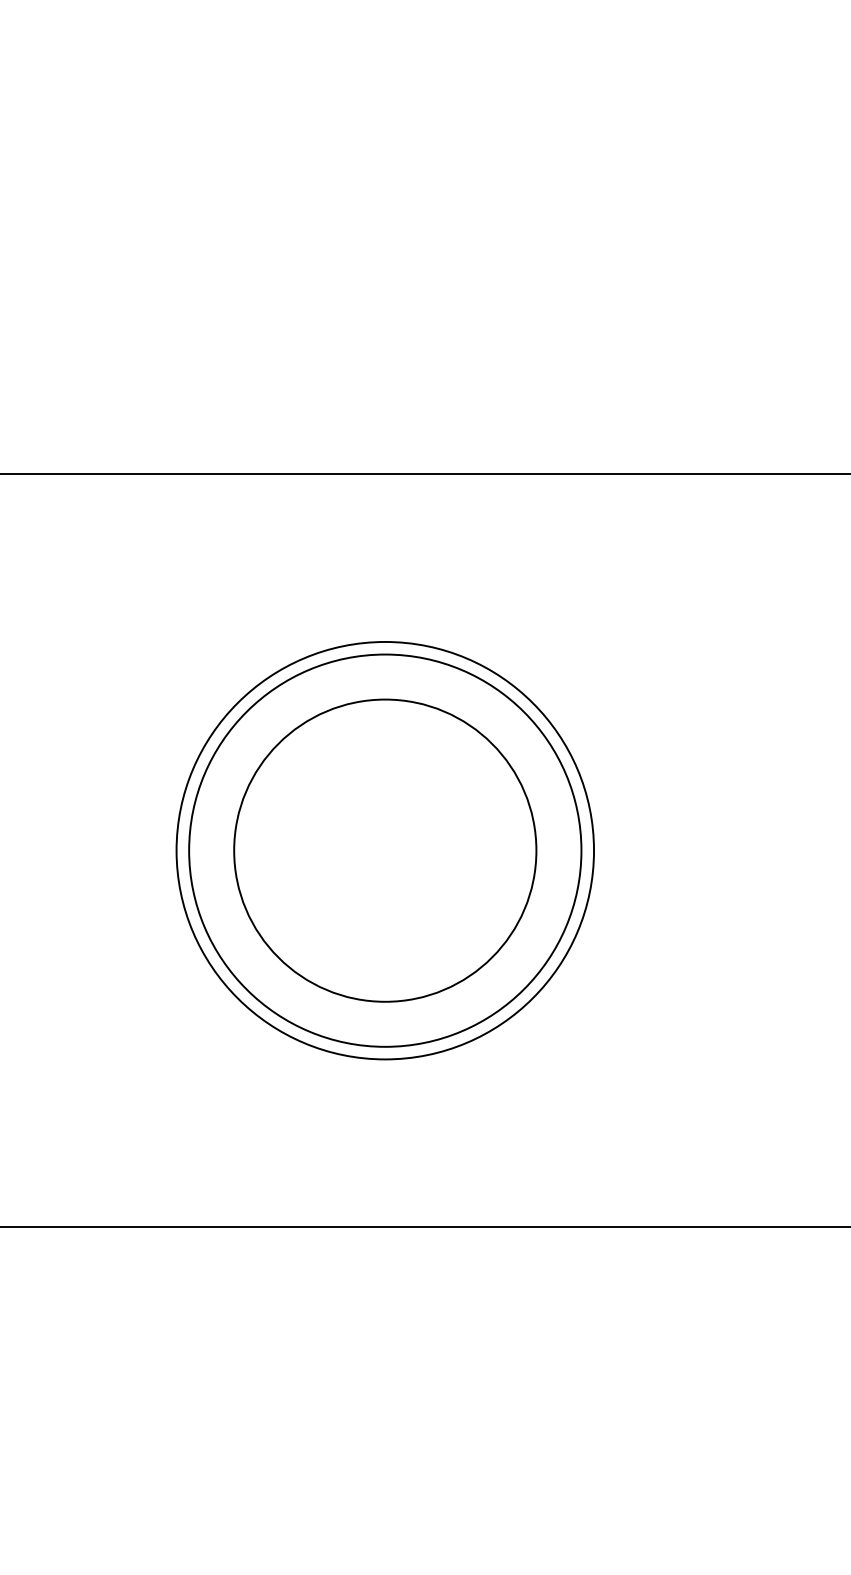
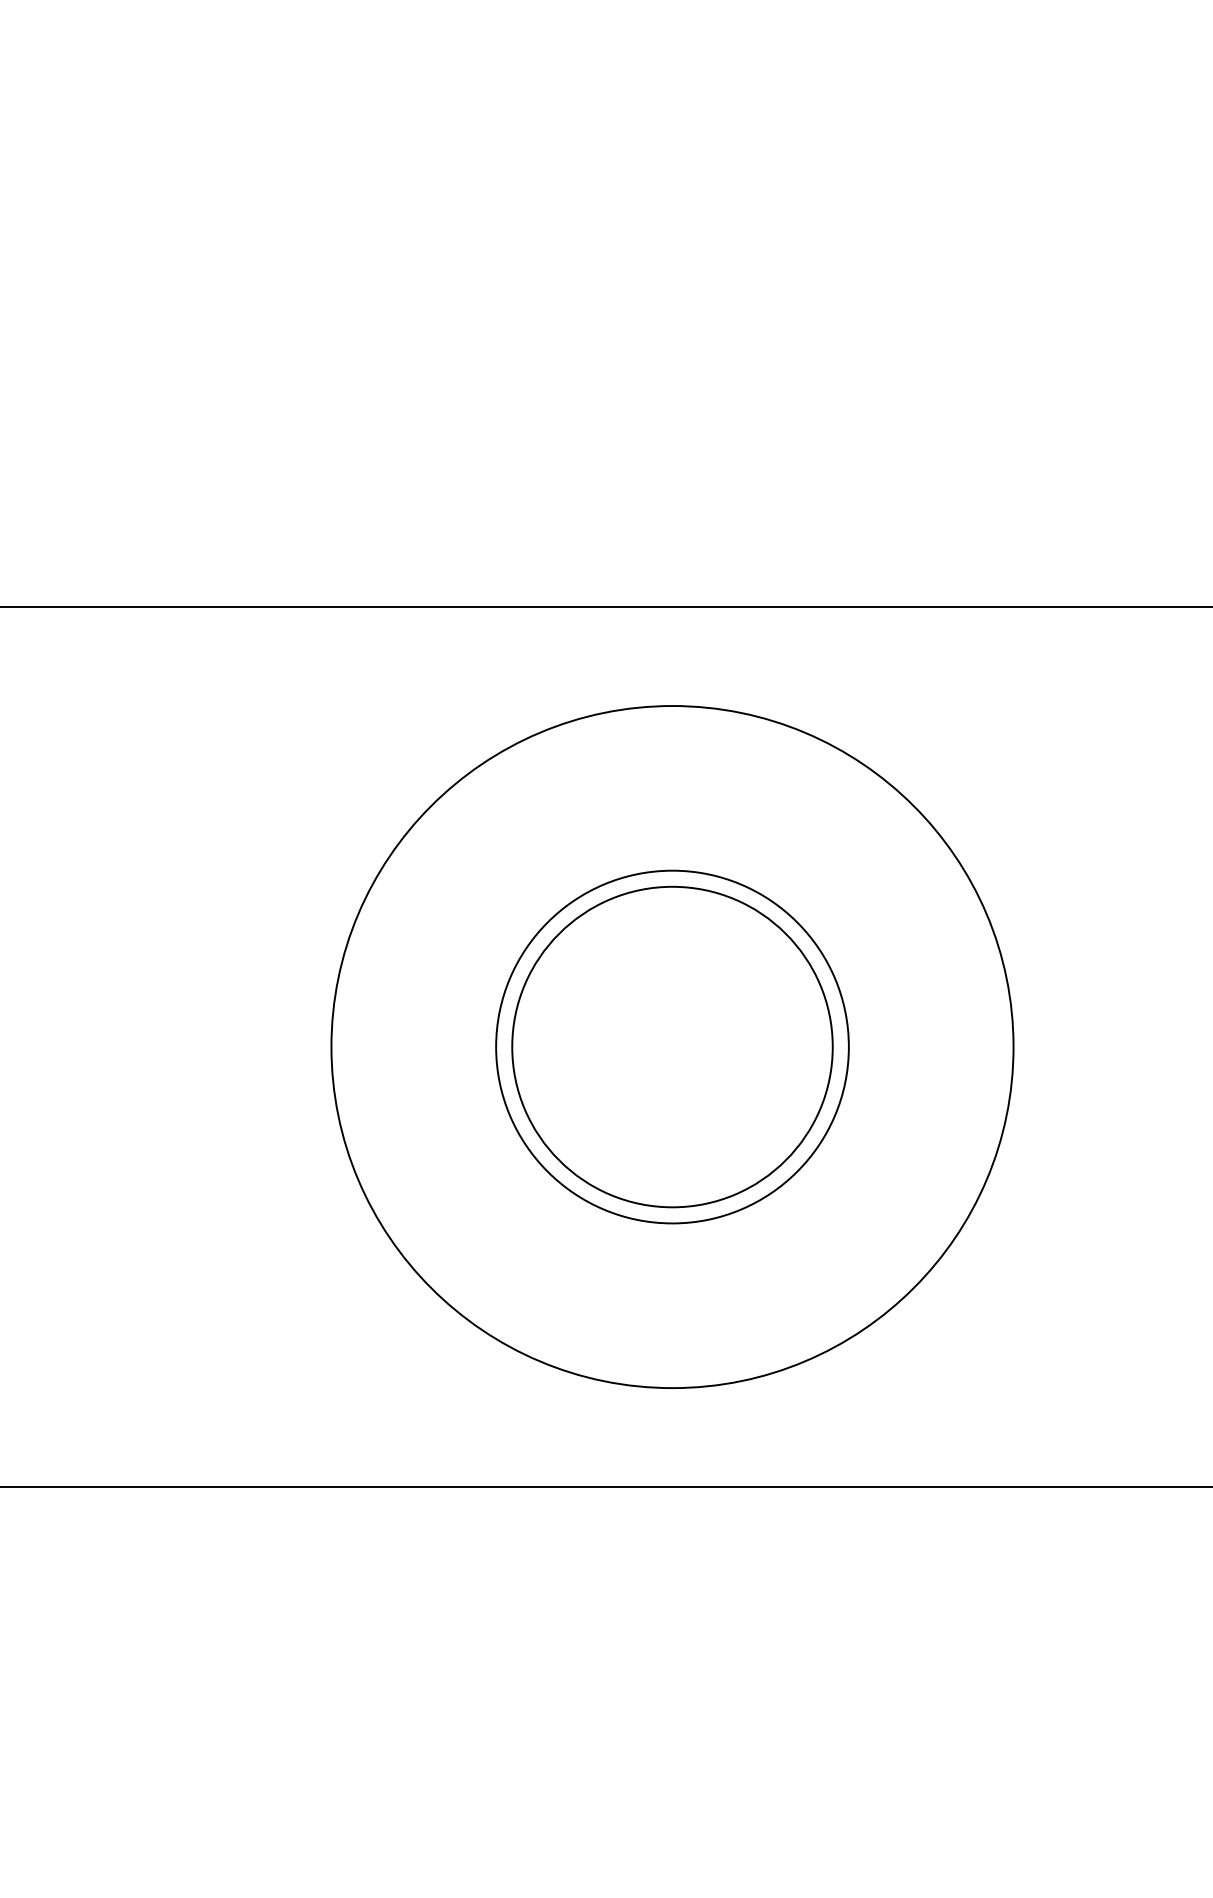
circle: (385, 850) -> (672, 1046), size x1.4
circle: (385, 851) -> (672, 1047), size x0.7

